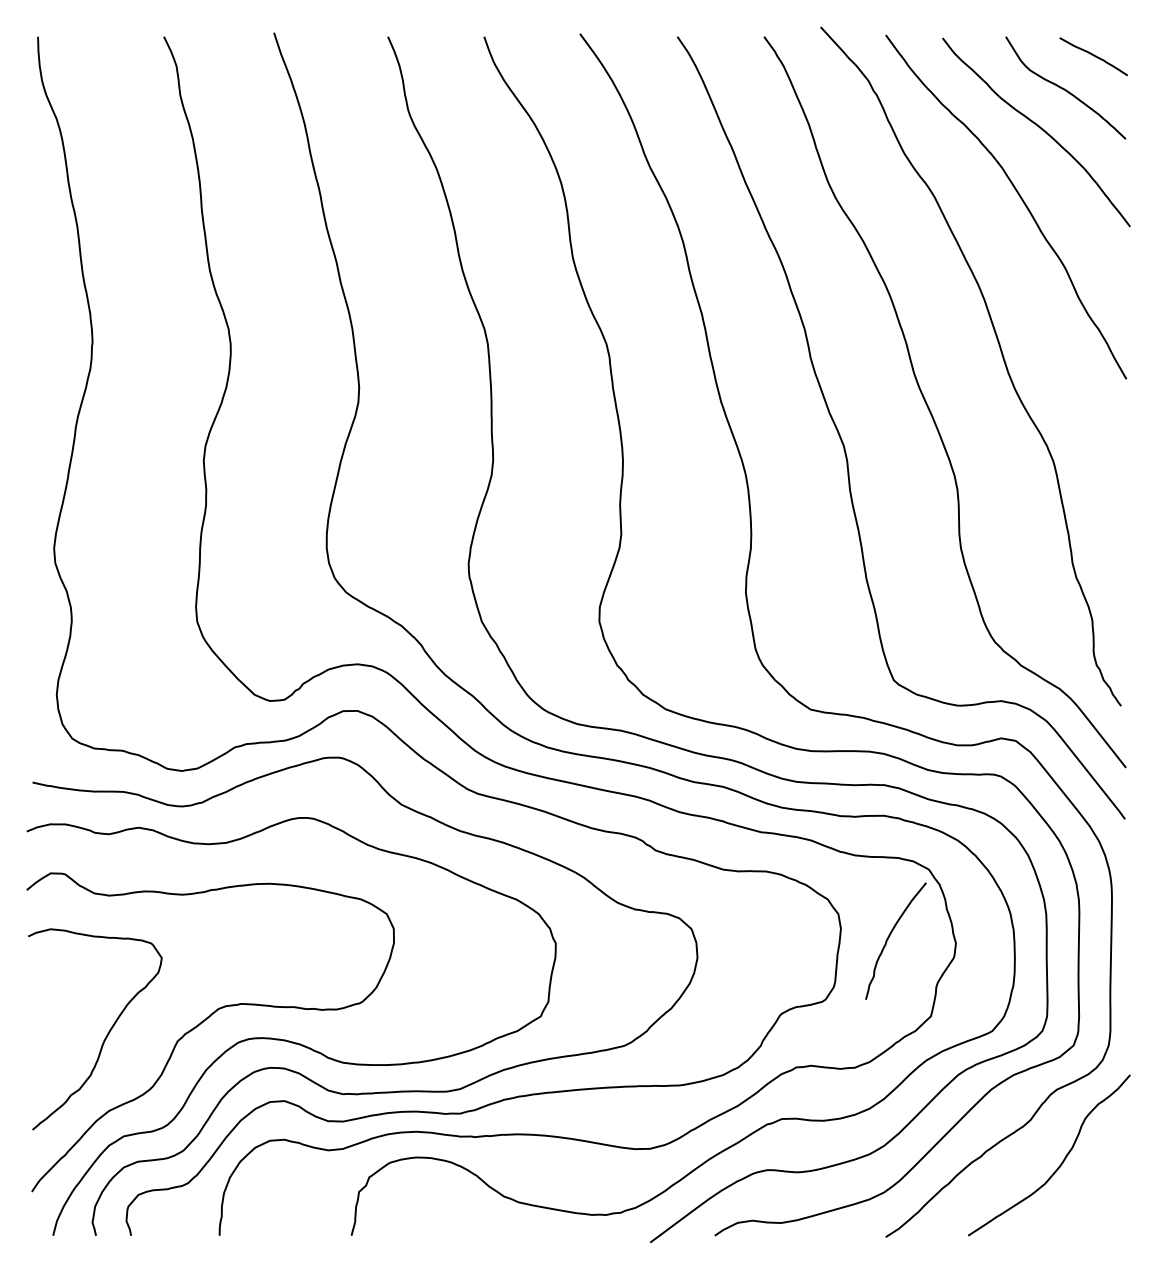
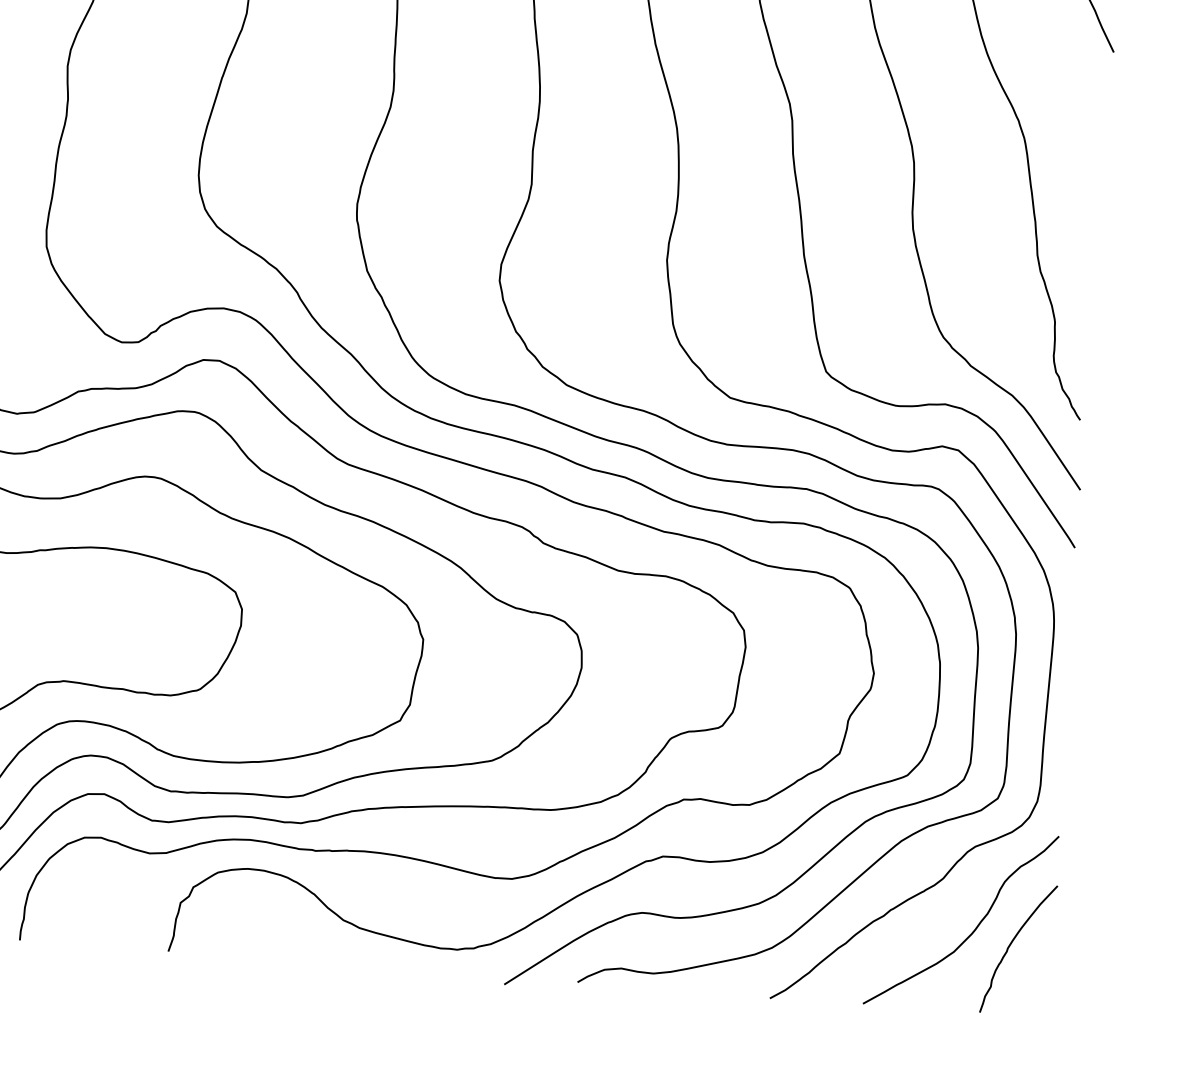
curve: (889, 937) -> (1011, 944), moved

